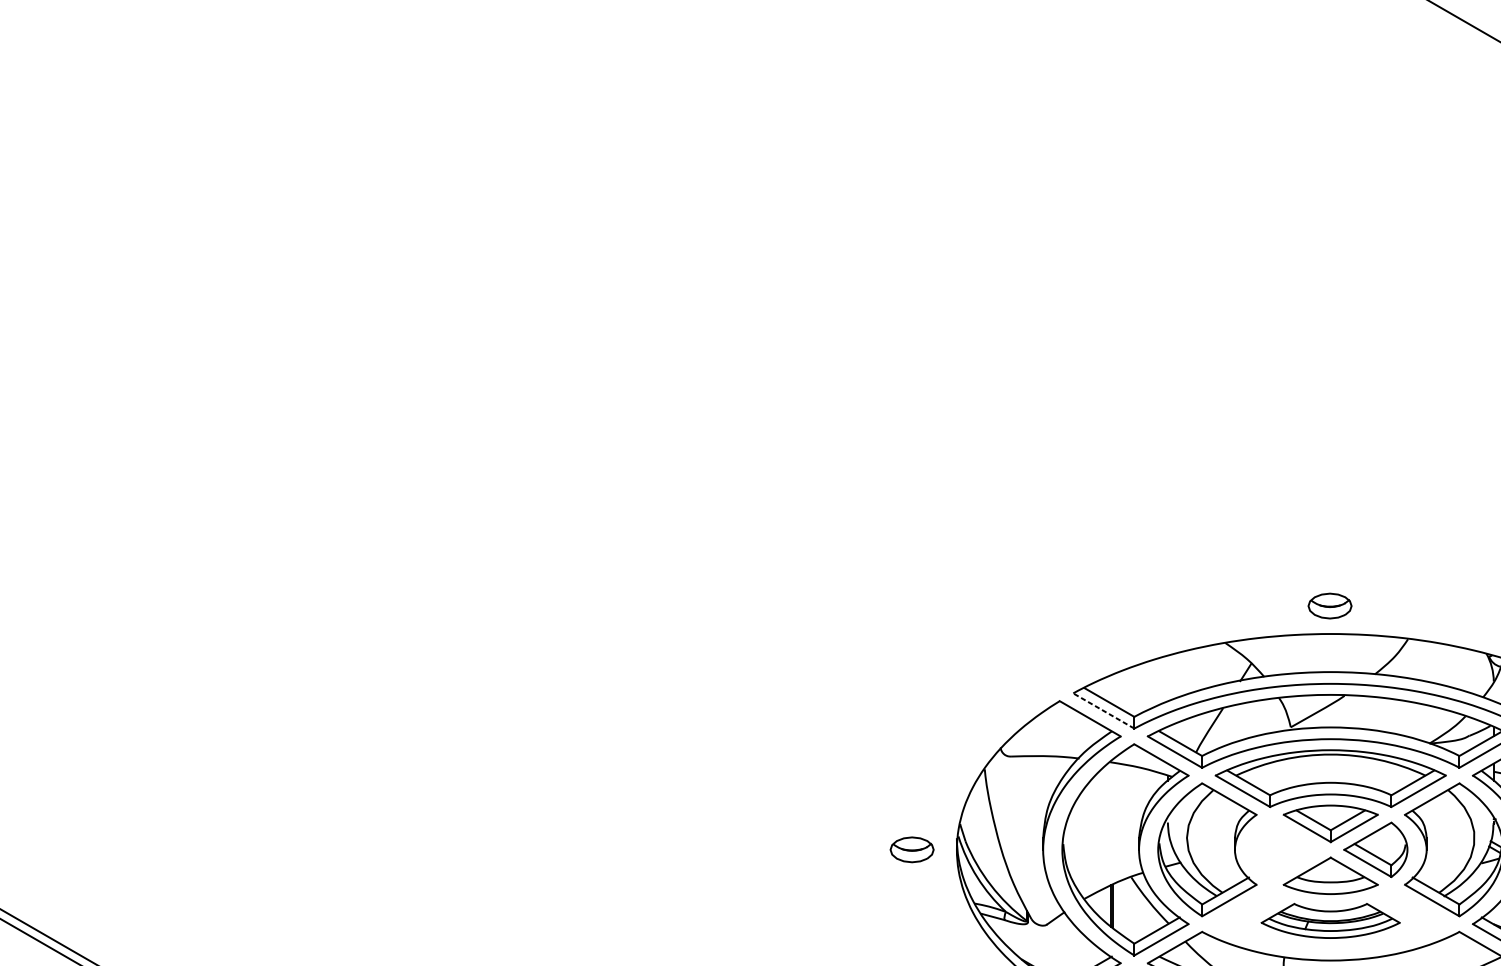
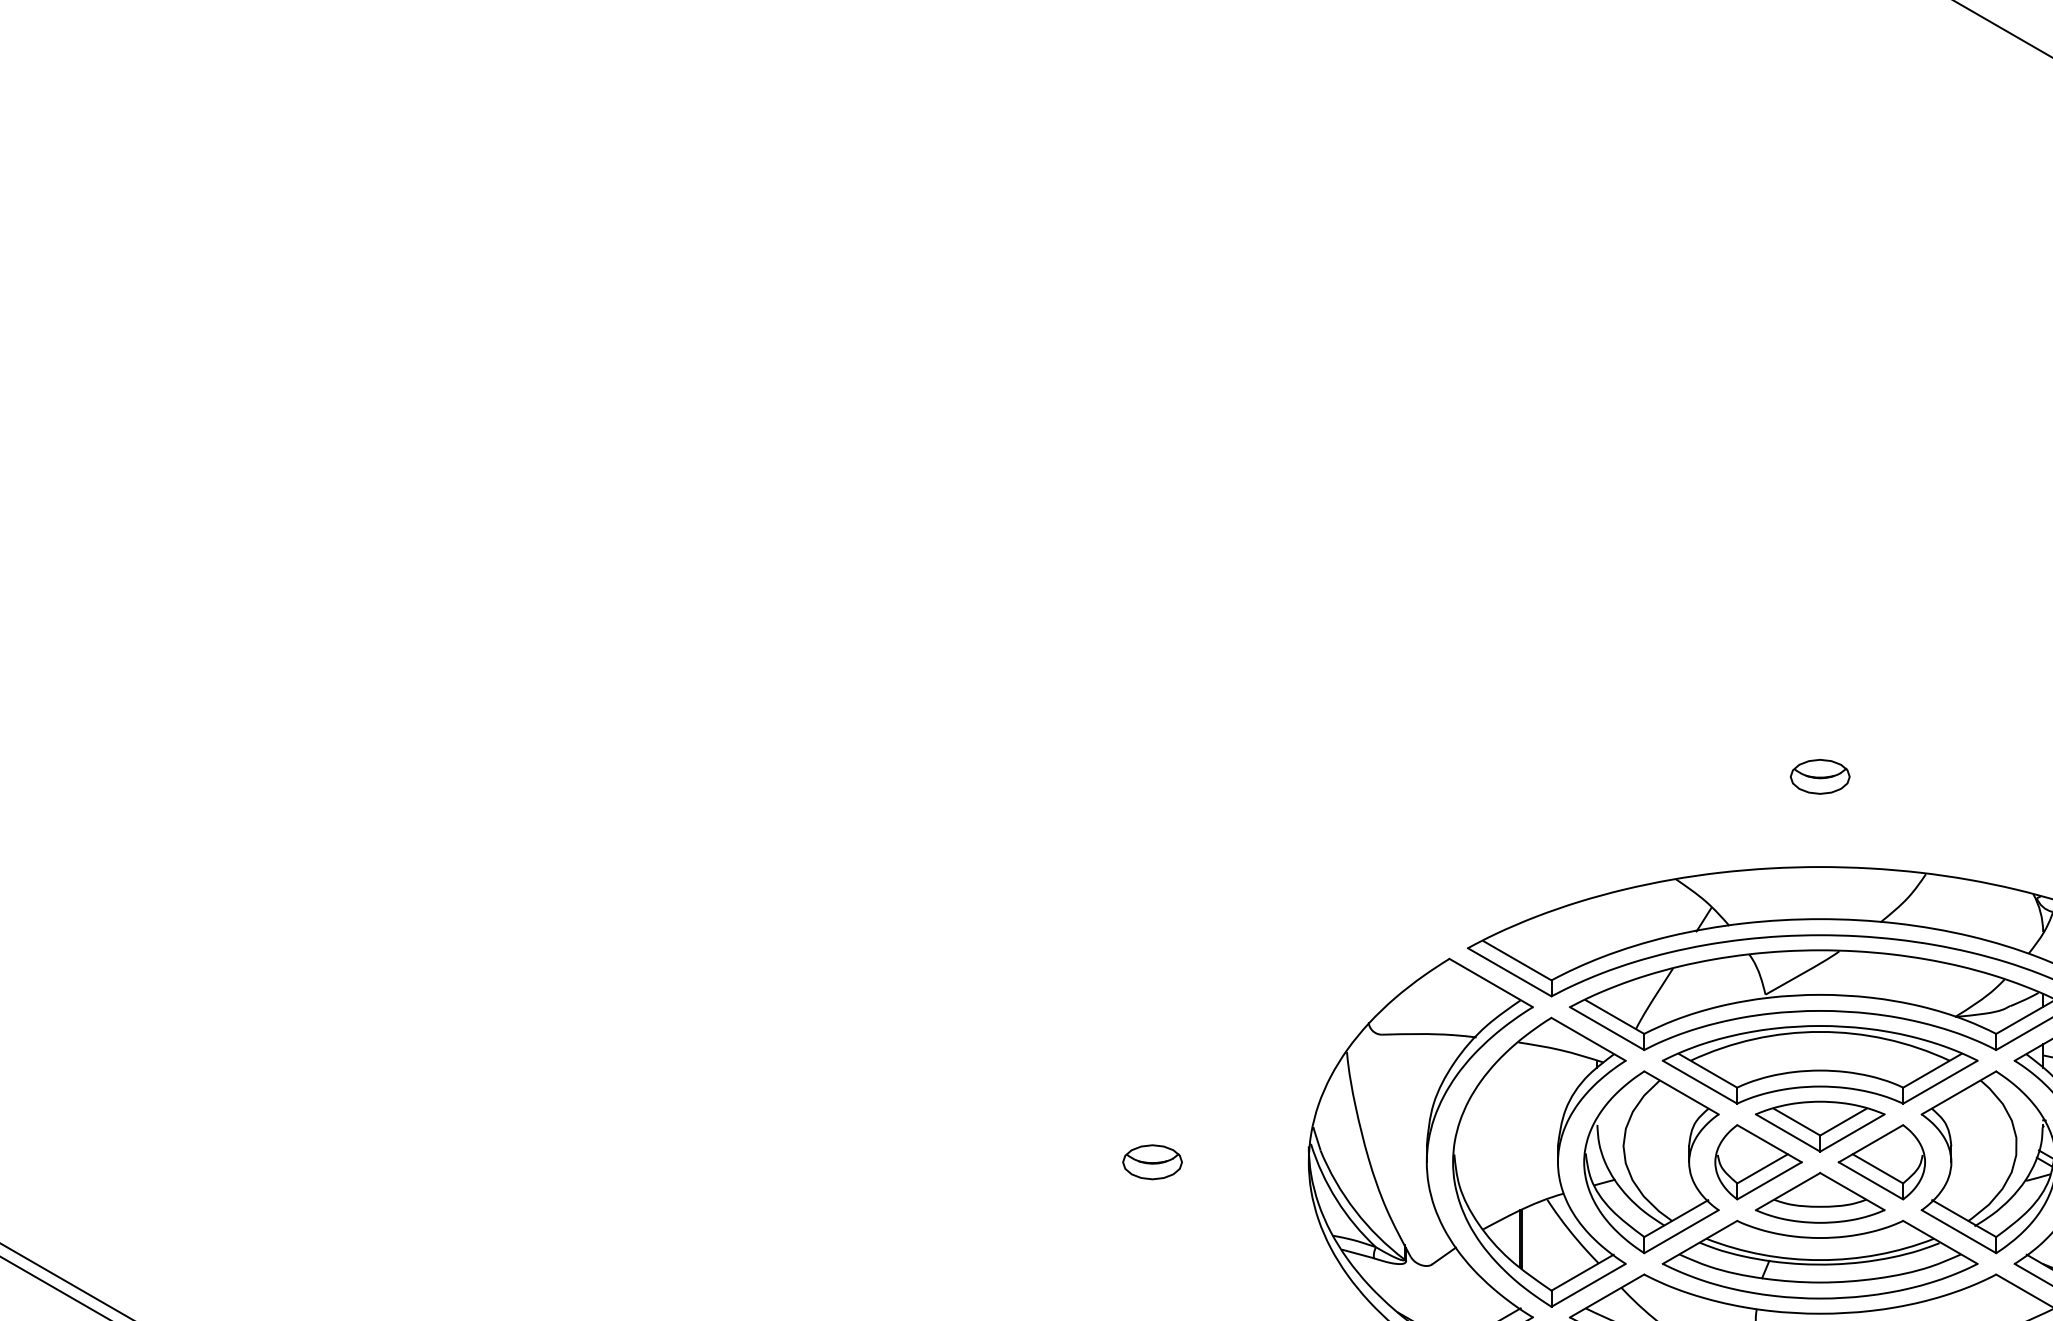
part: (1329, 605) -> (1819, 776), moved
line: (1103, 711) -> (1509, 972), dashed -> solid
part: (912, 850) -> (1152, 1162), moved
part: (1285, 850) -> (1758, 1162), added
part: (1330, 920) -> (1819, 1259), size x1.67

